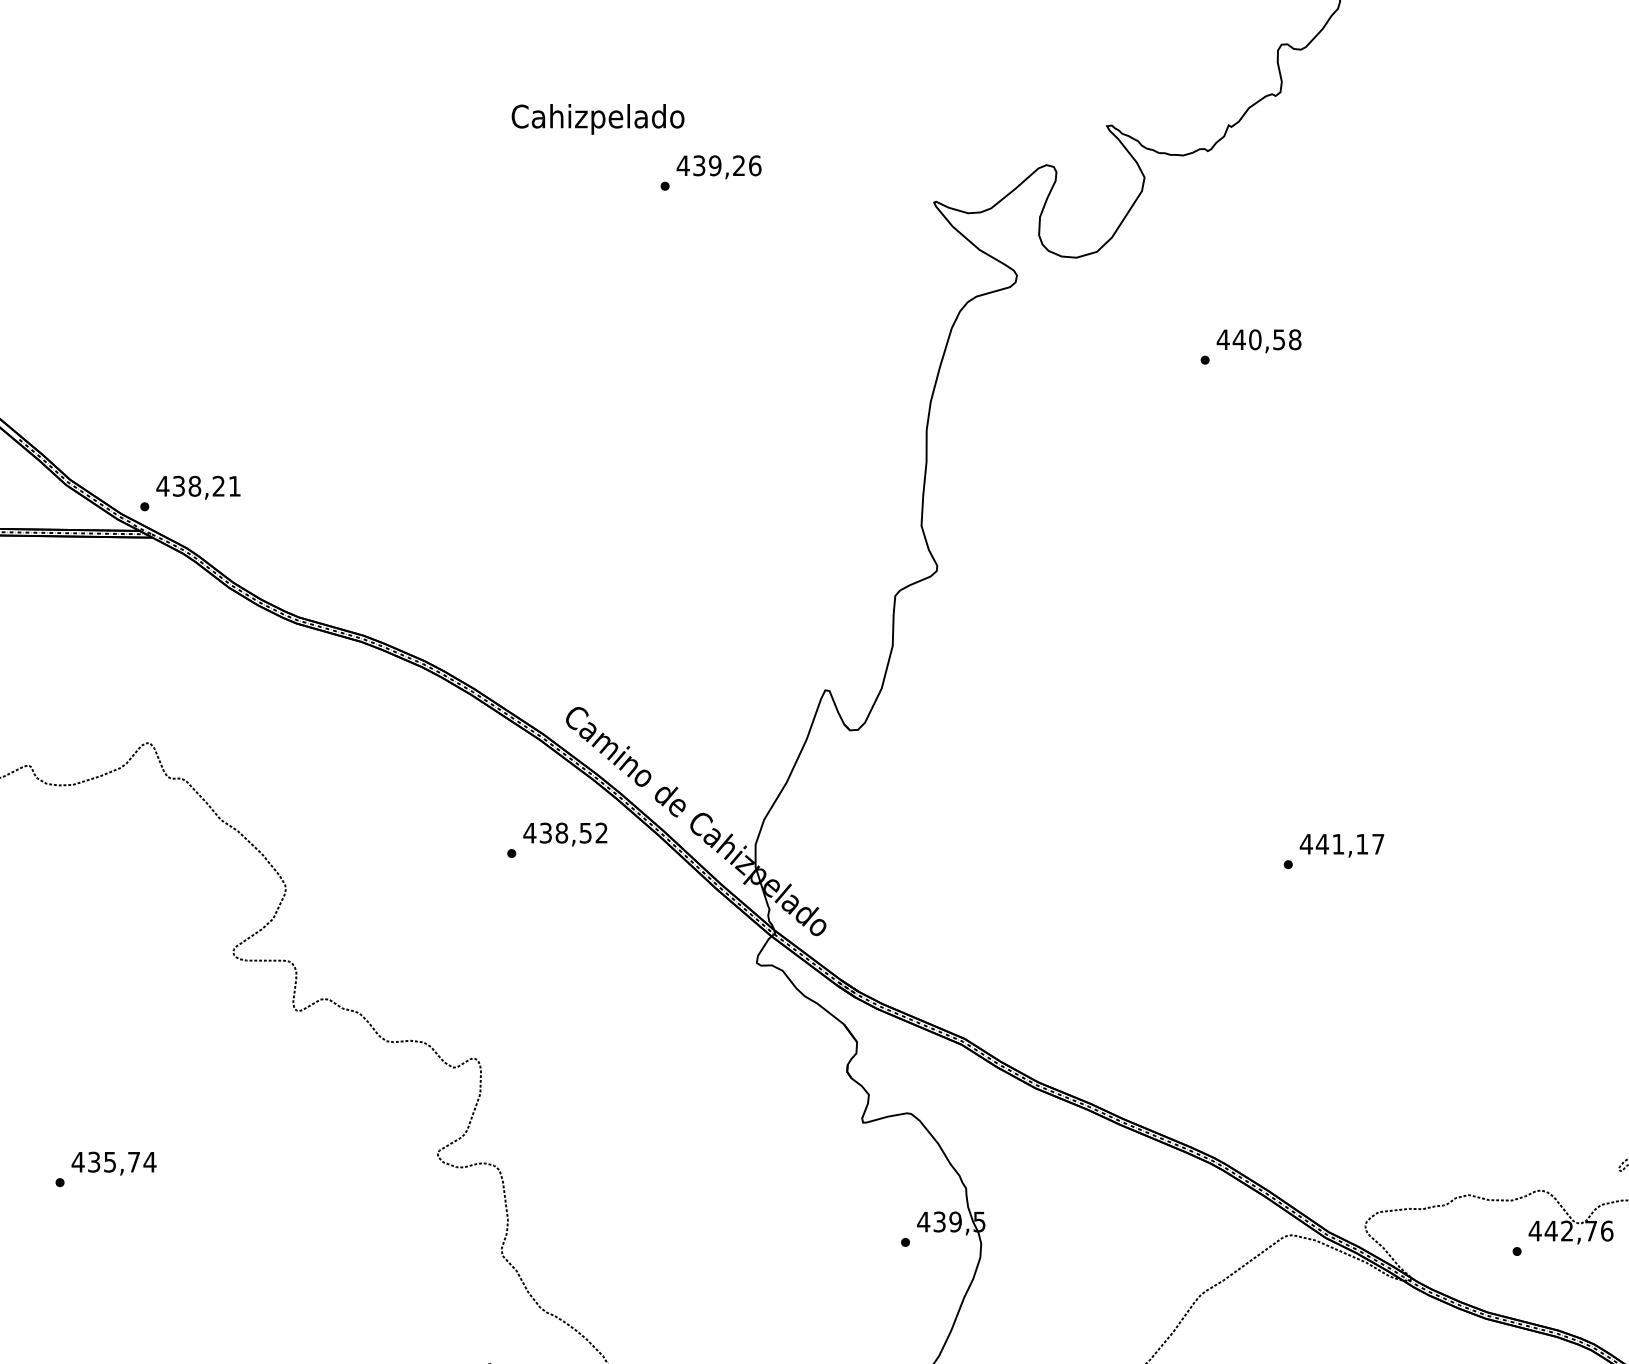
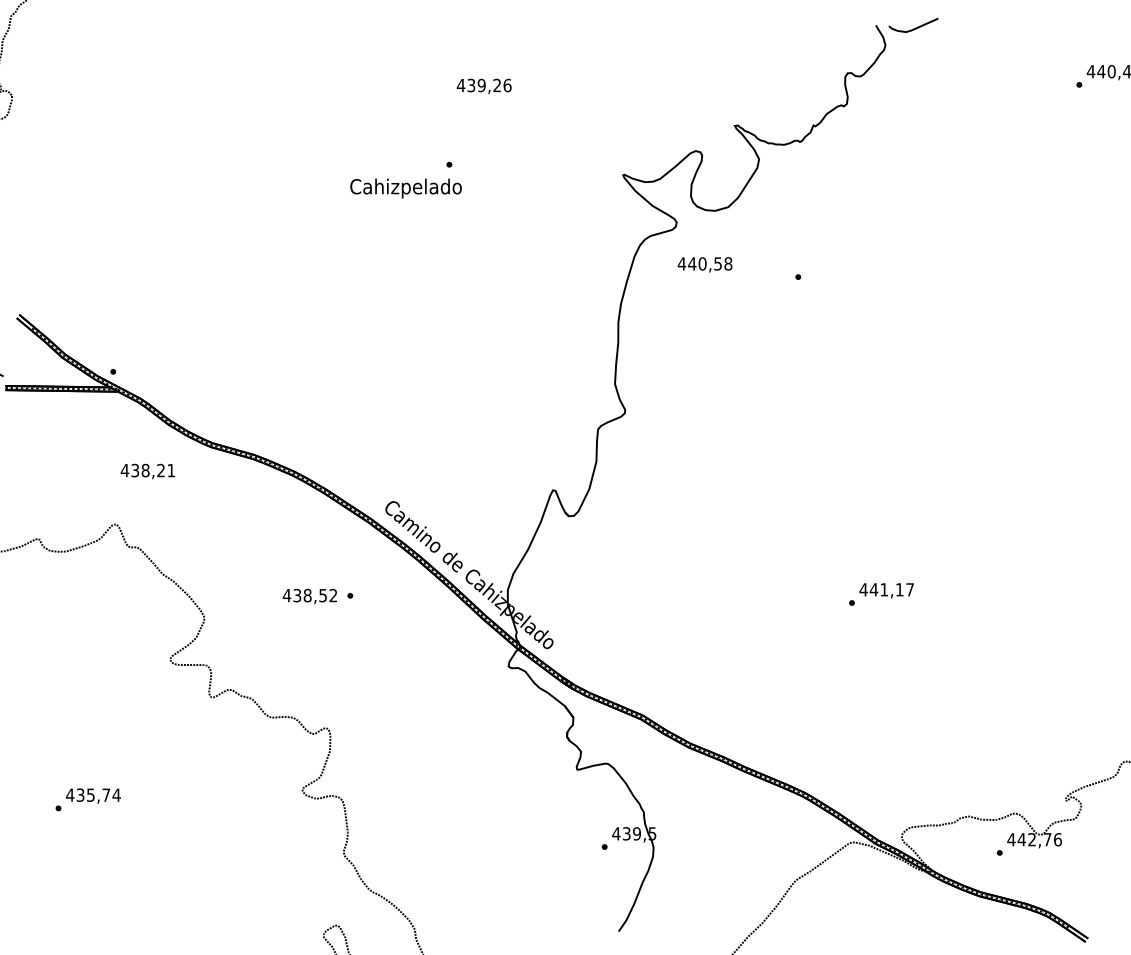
text: (597, 119) -> (405, 188), moved
text: (717, 167) -> (483, 86), moved
text: (1258, 340) -> (704, 264), moved
text: (197, 487) -> (147, 471), moved
text: (564, 834) -> (309, 596), moved

